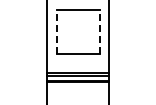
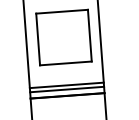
line: (56, 32) -> (37, 39), dashed -> solid
line: (100, 32) -> (89, 35), dashed -> solid

